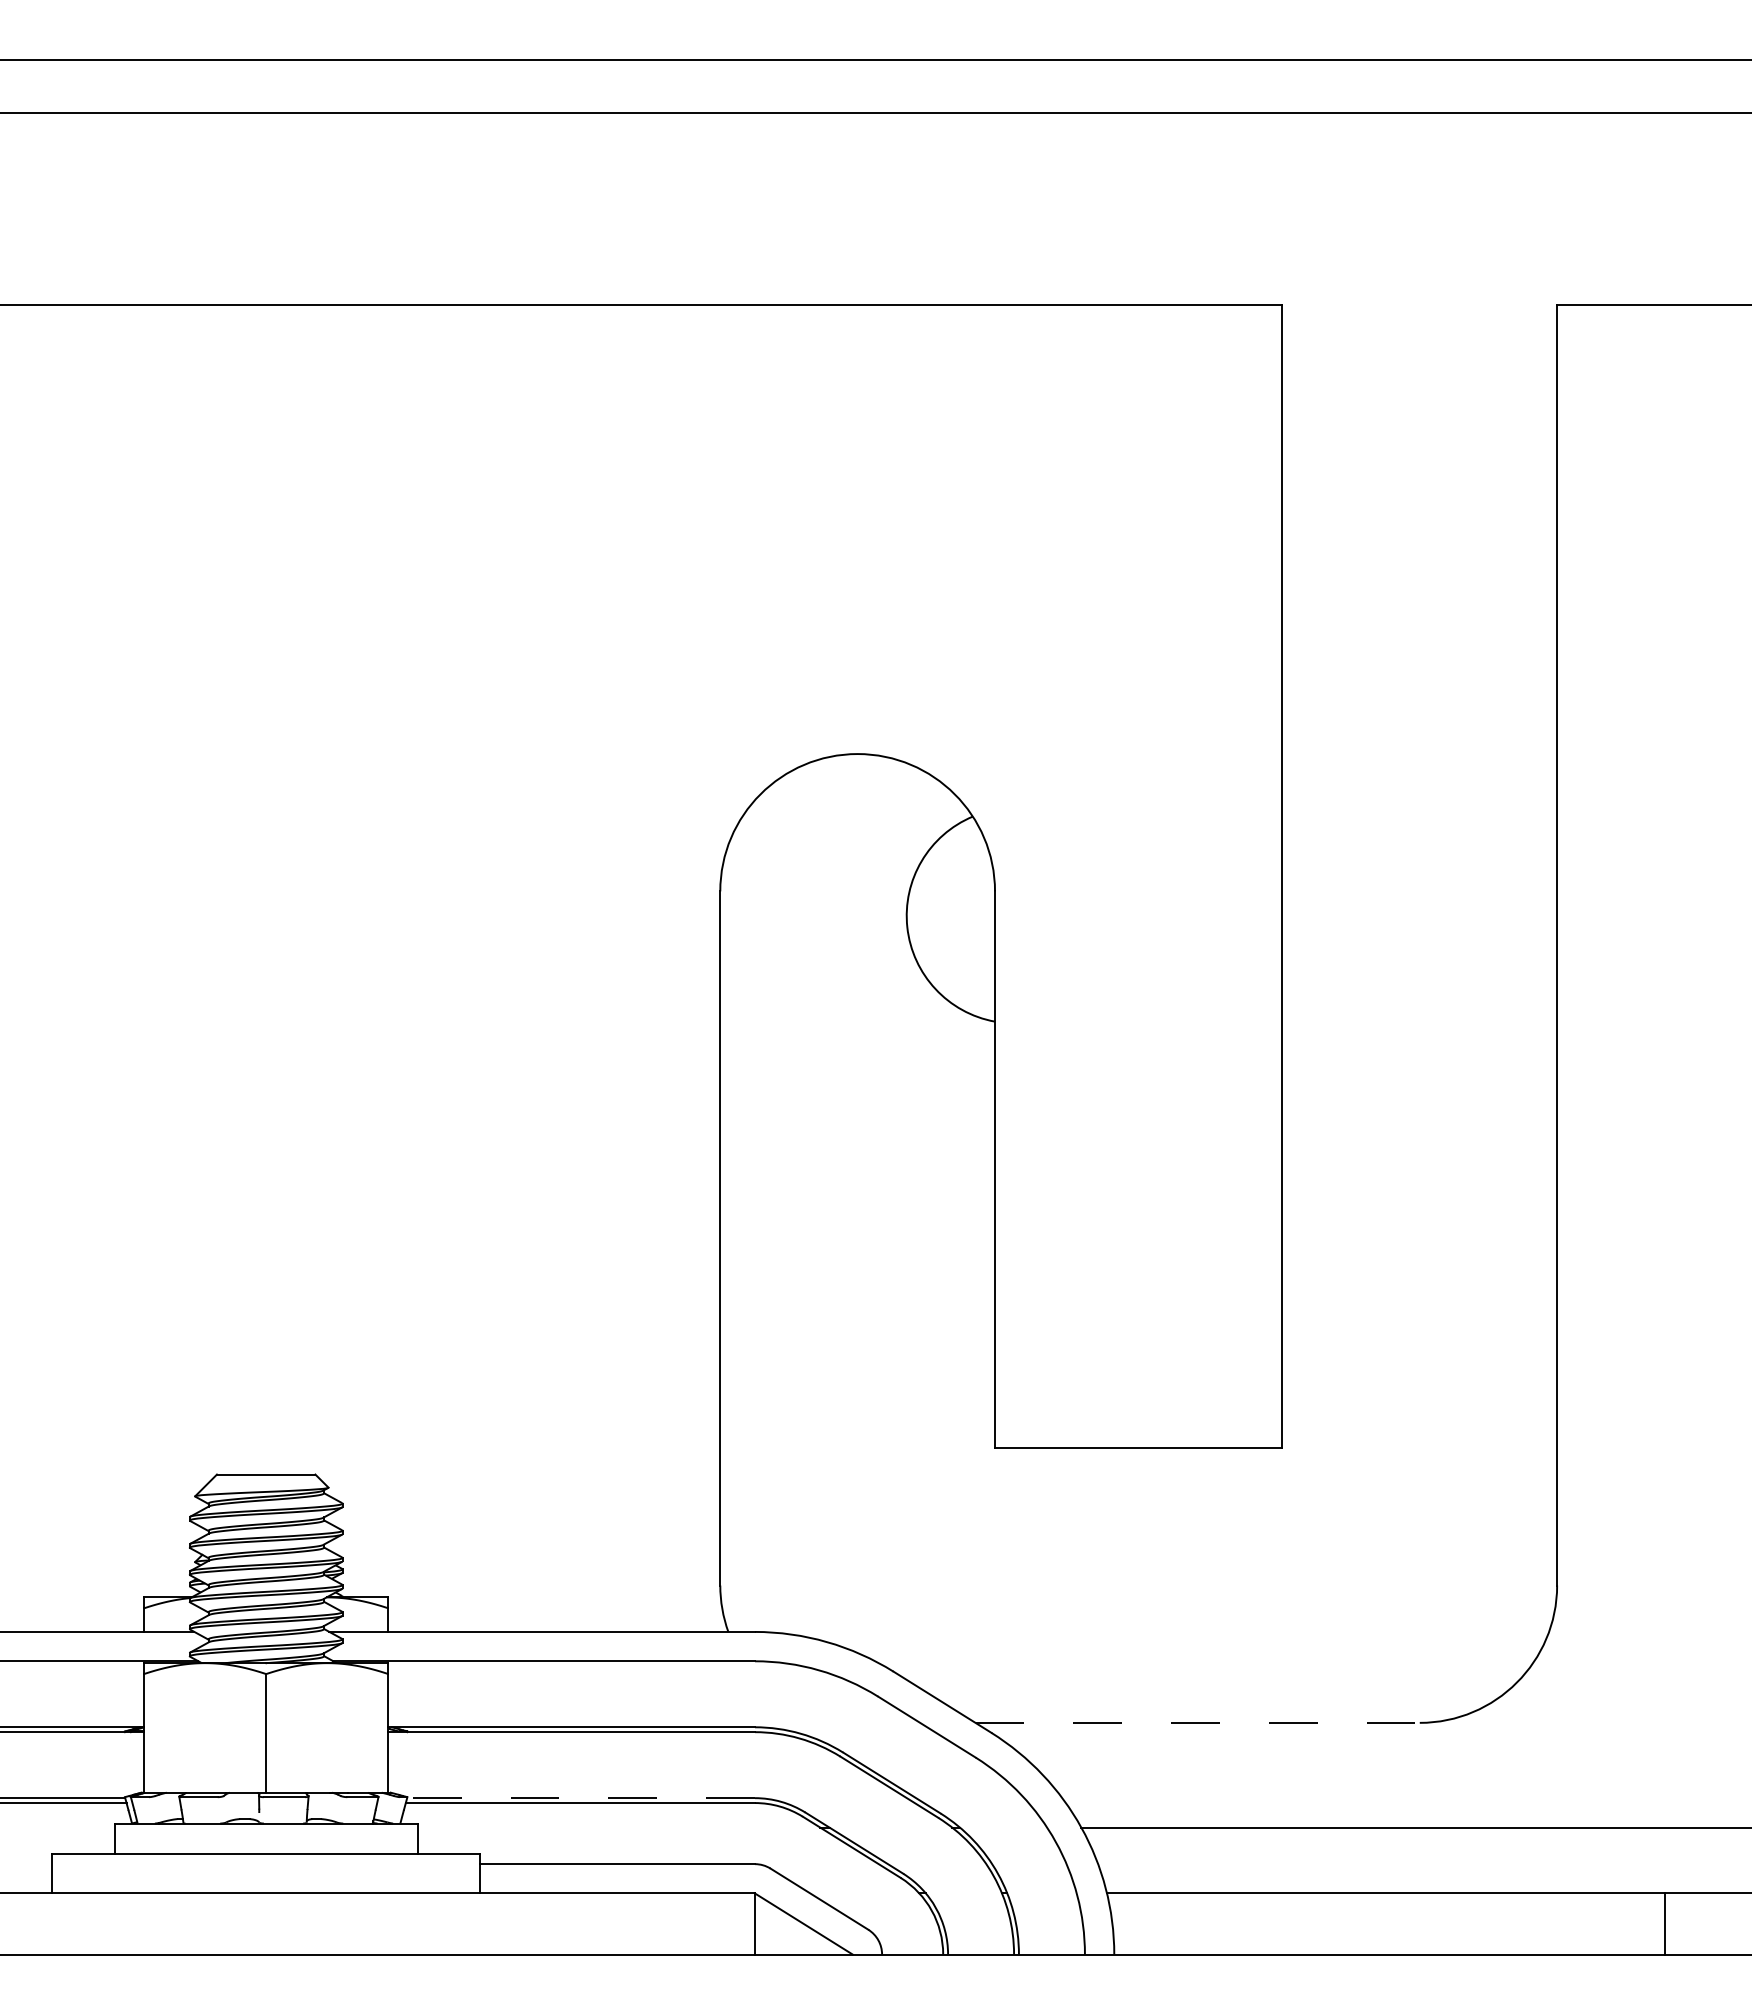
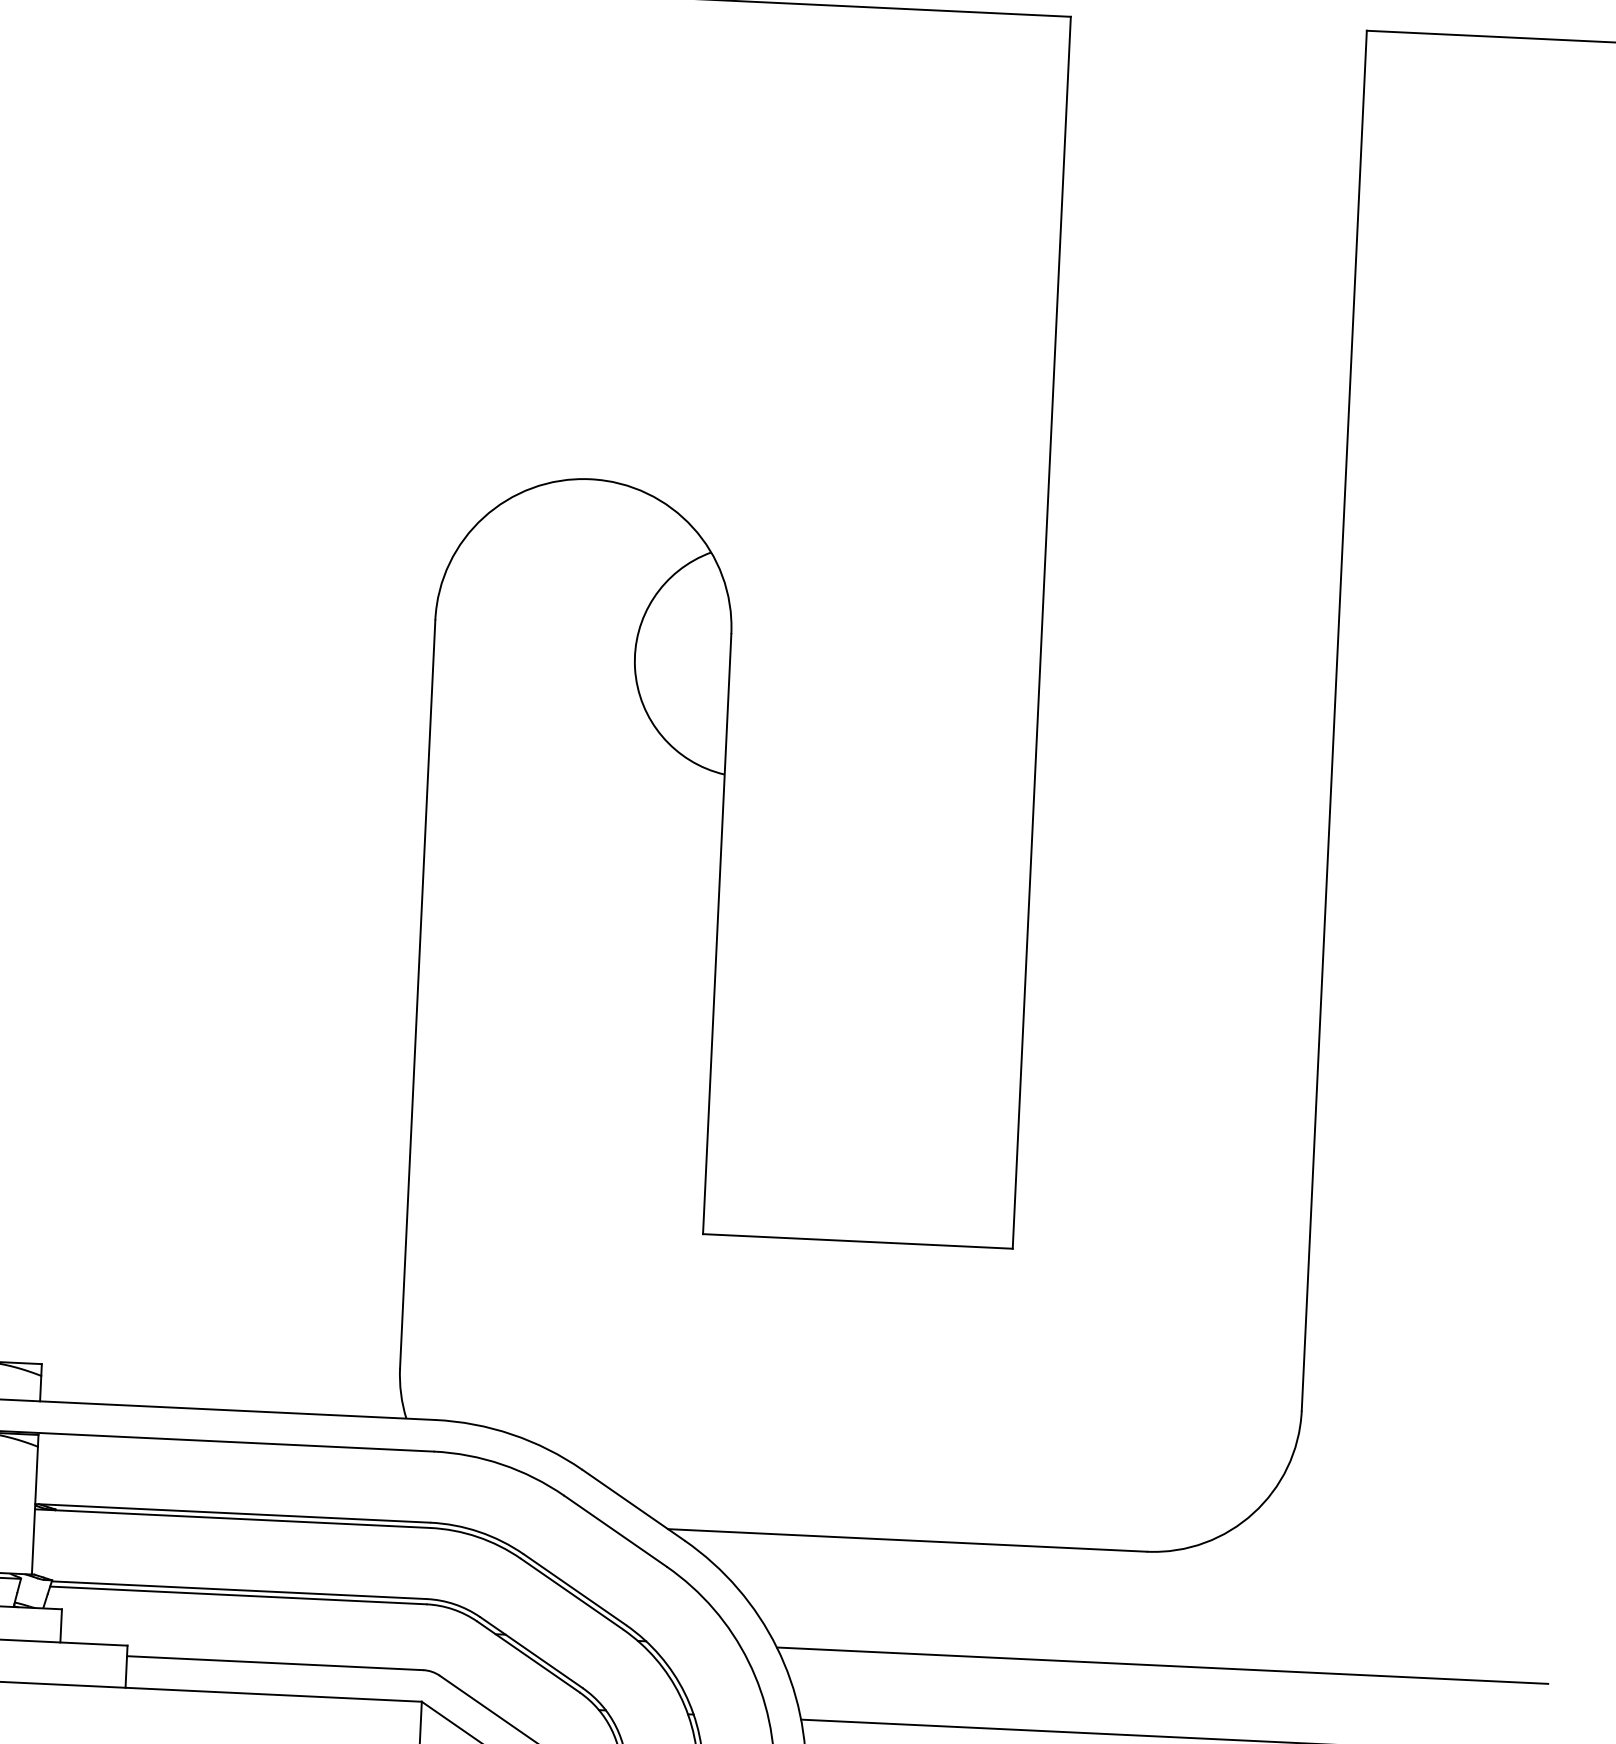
line: (1198, 1722) -> (908, 1540), dashed -> solid
line: (581, 1798) -> (239, 1590), dashed -> solid

